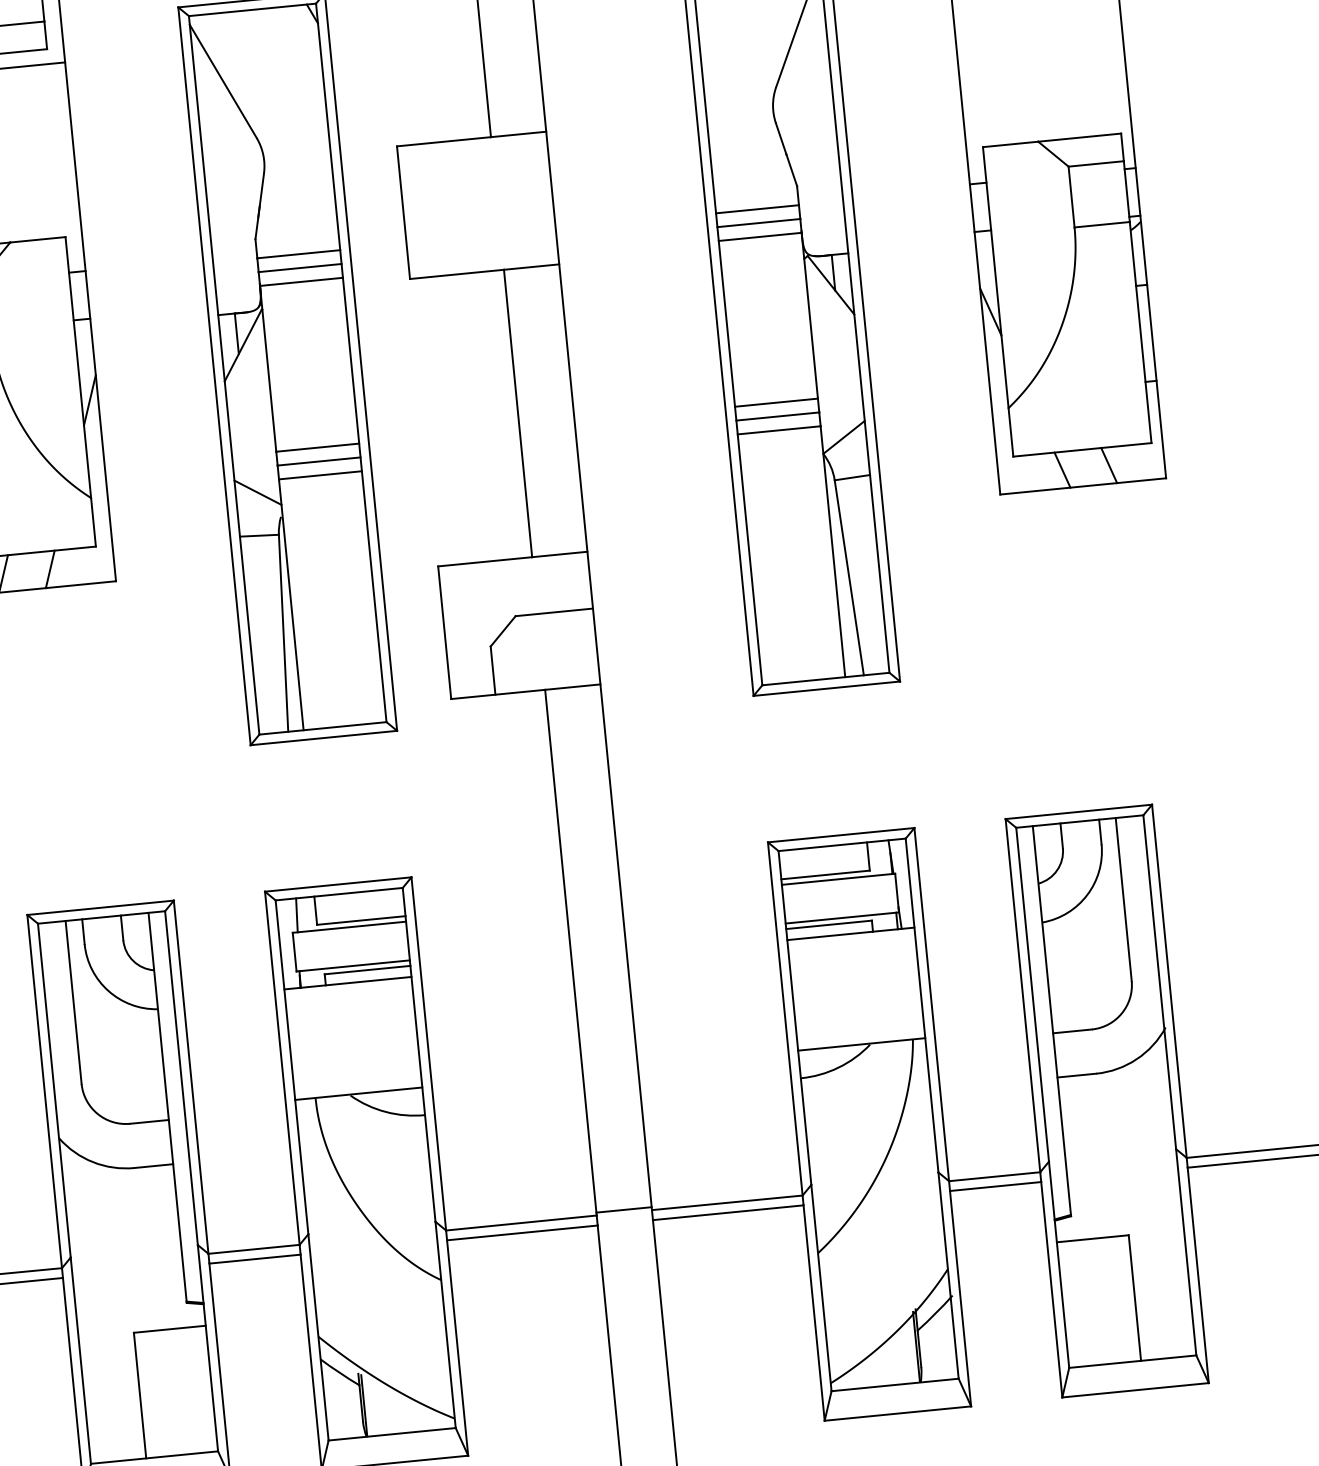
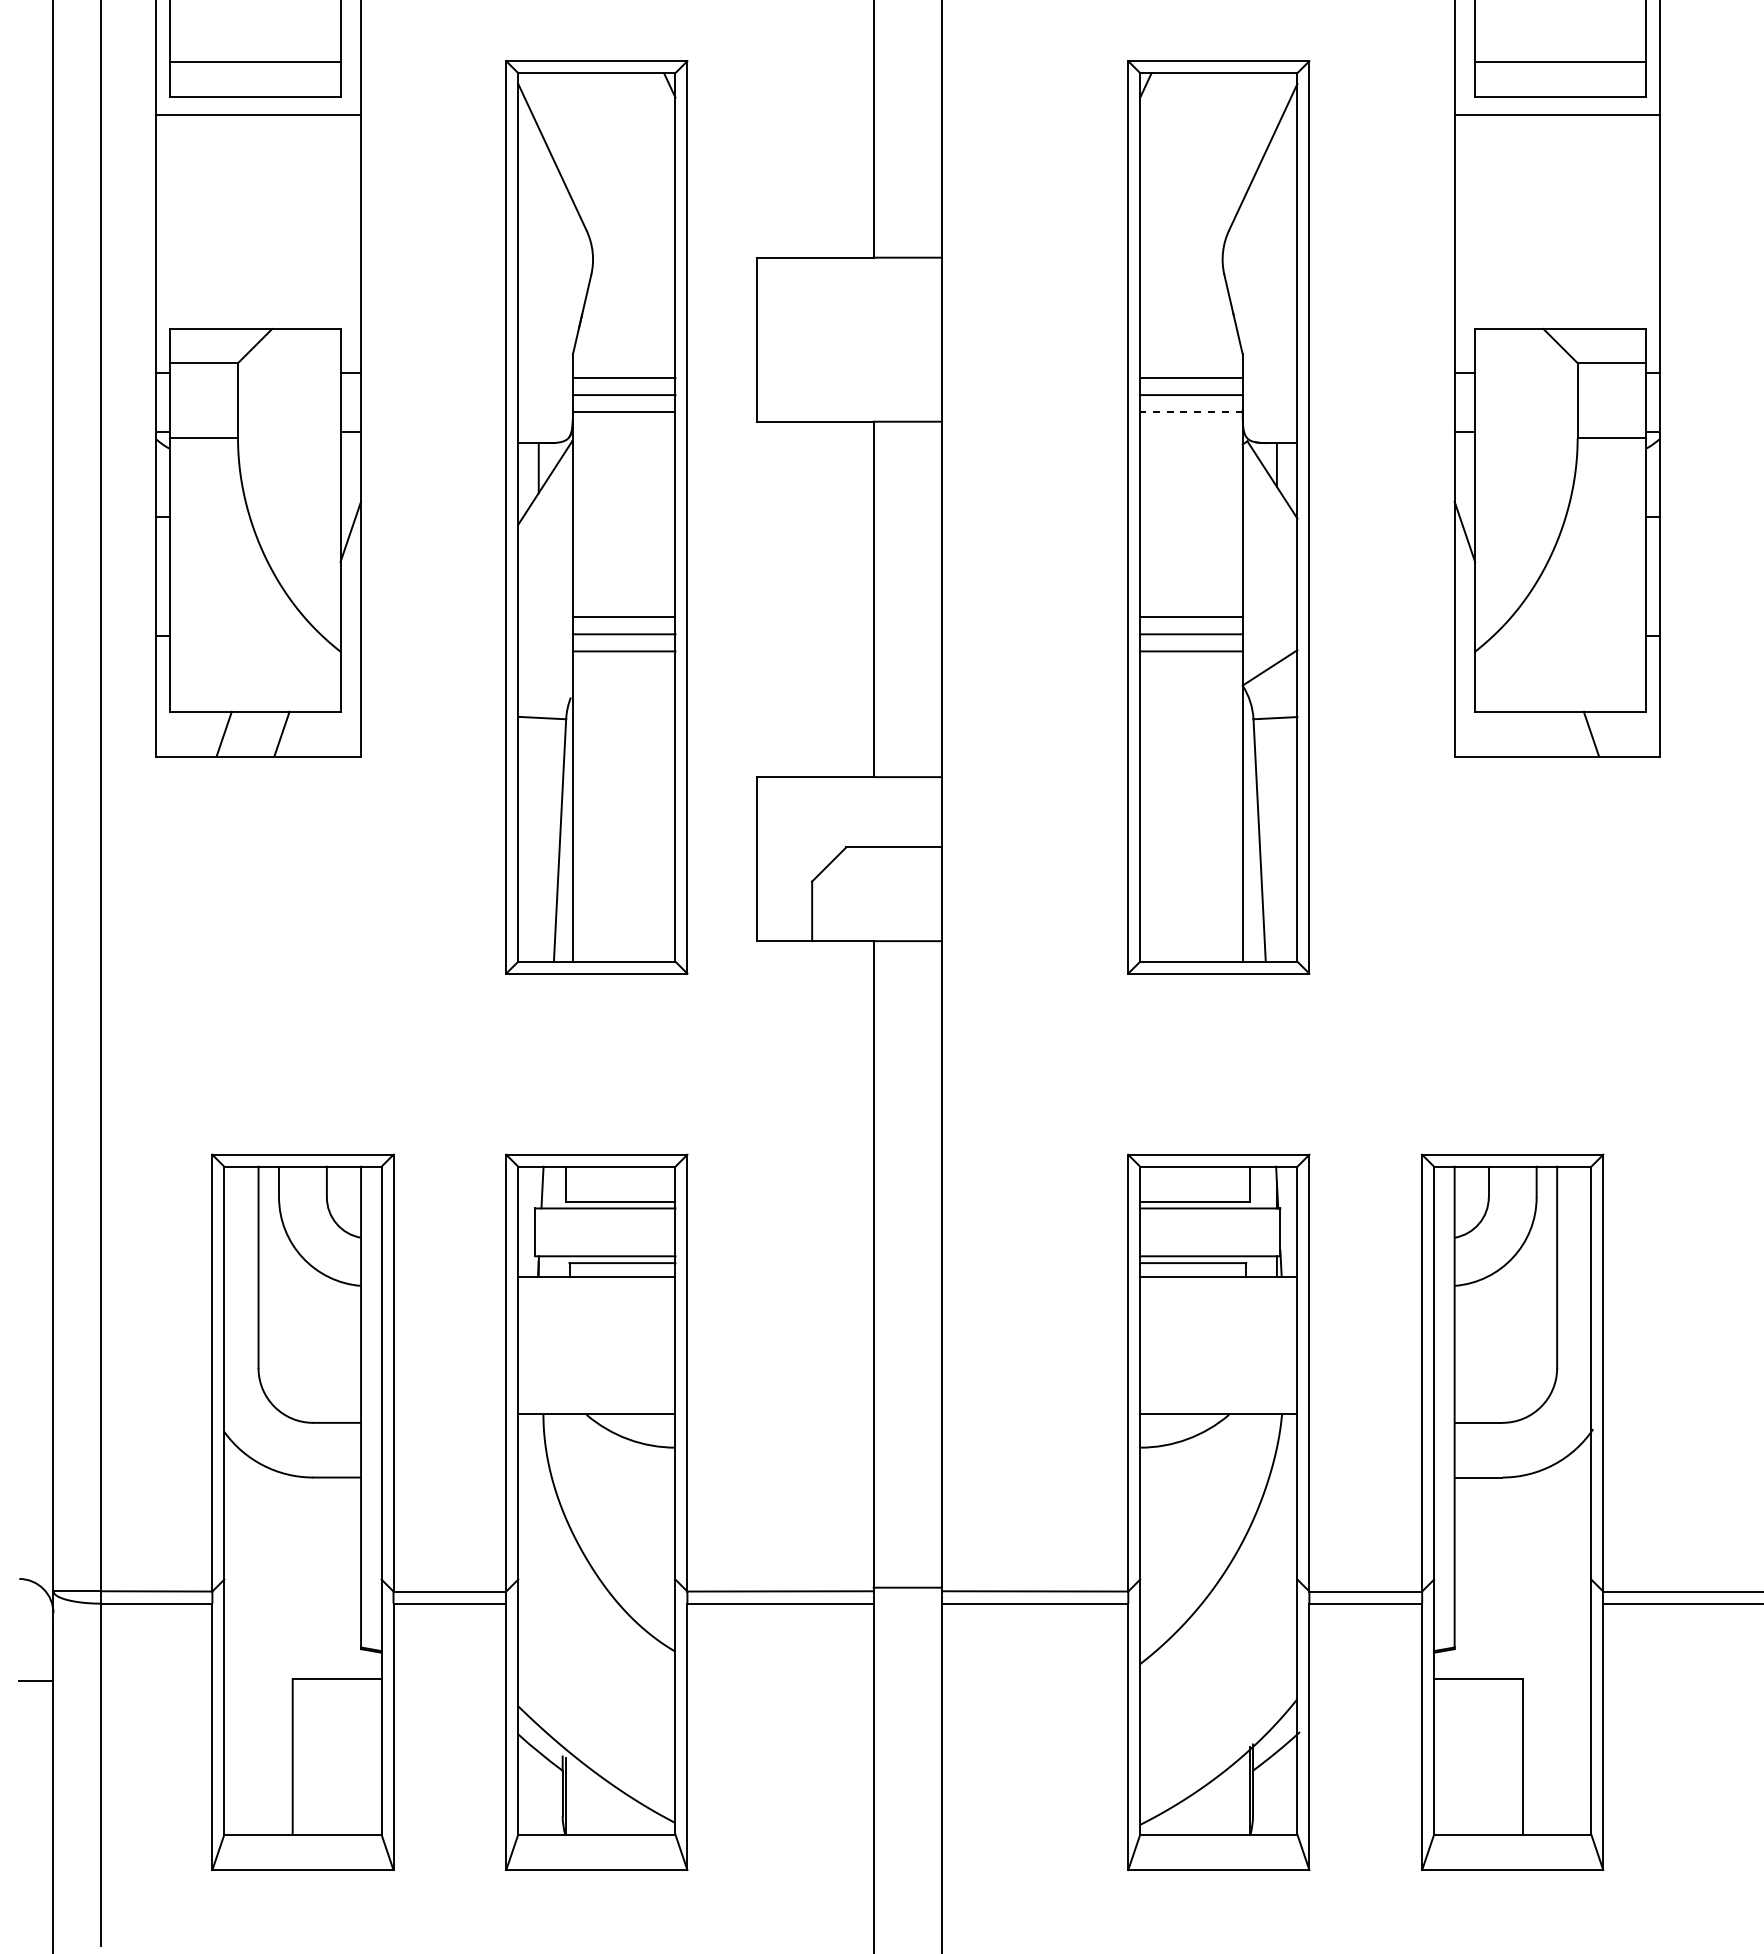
line: (759, 237) -> (1190, 412), solid -> dashed
line: (1062, 469) -> (1533, 733), removed
line: (257, 492) -> (545, 664), removed

